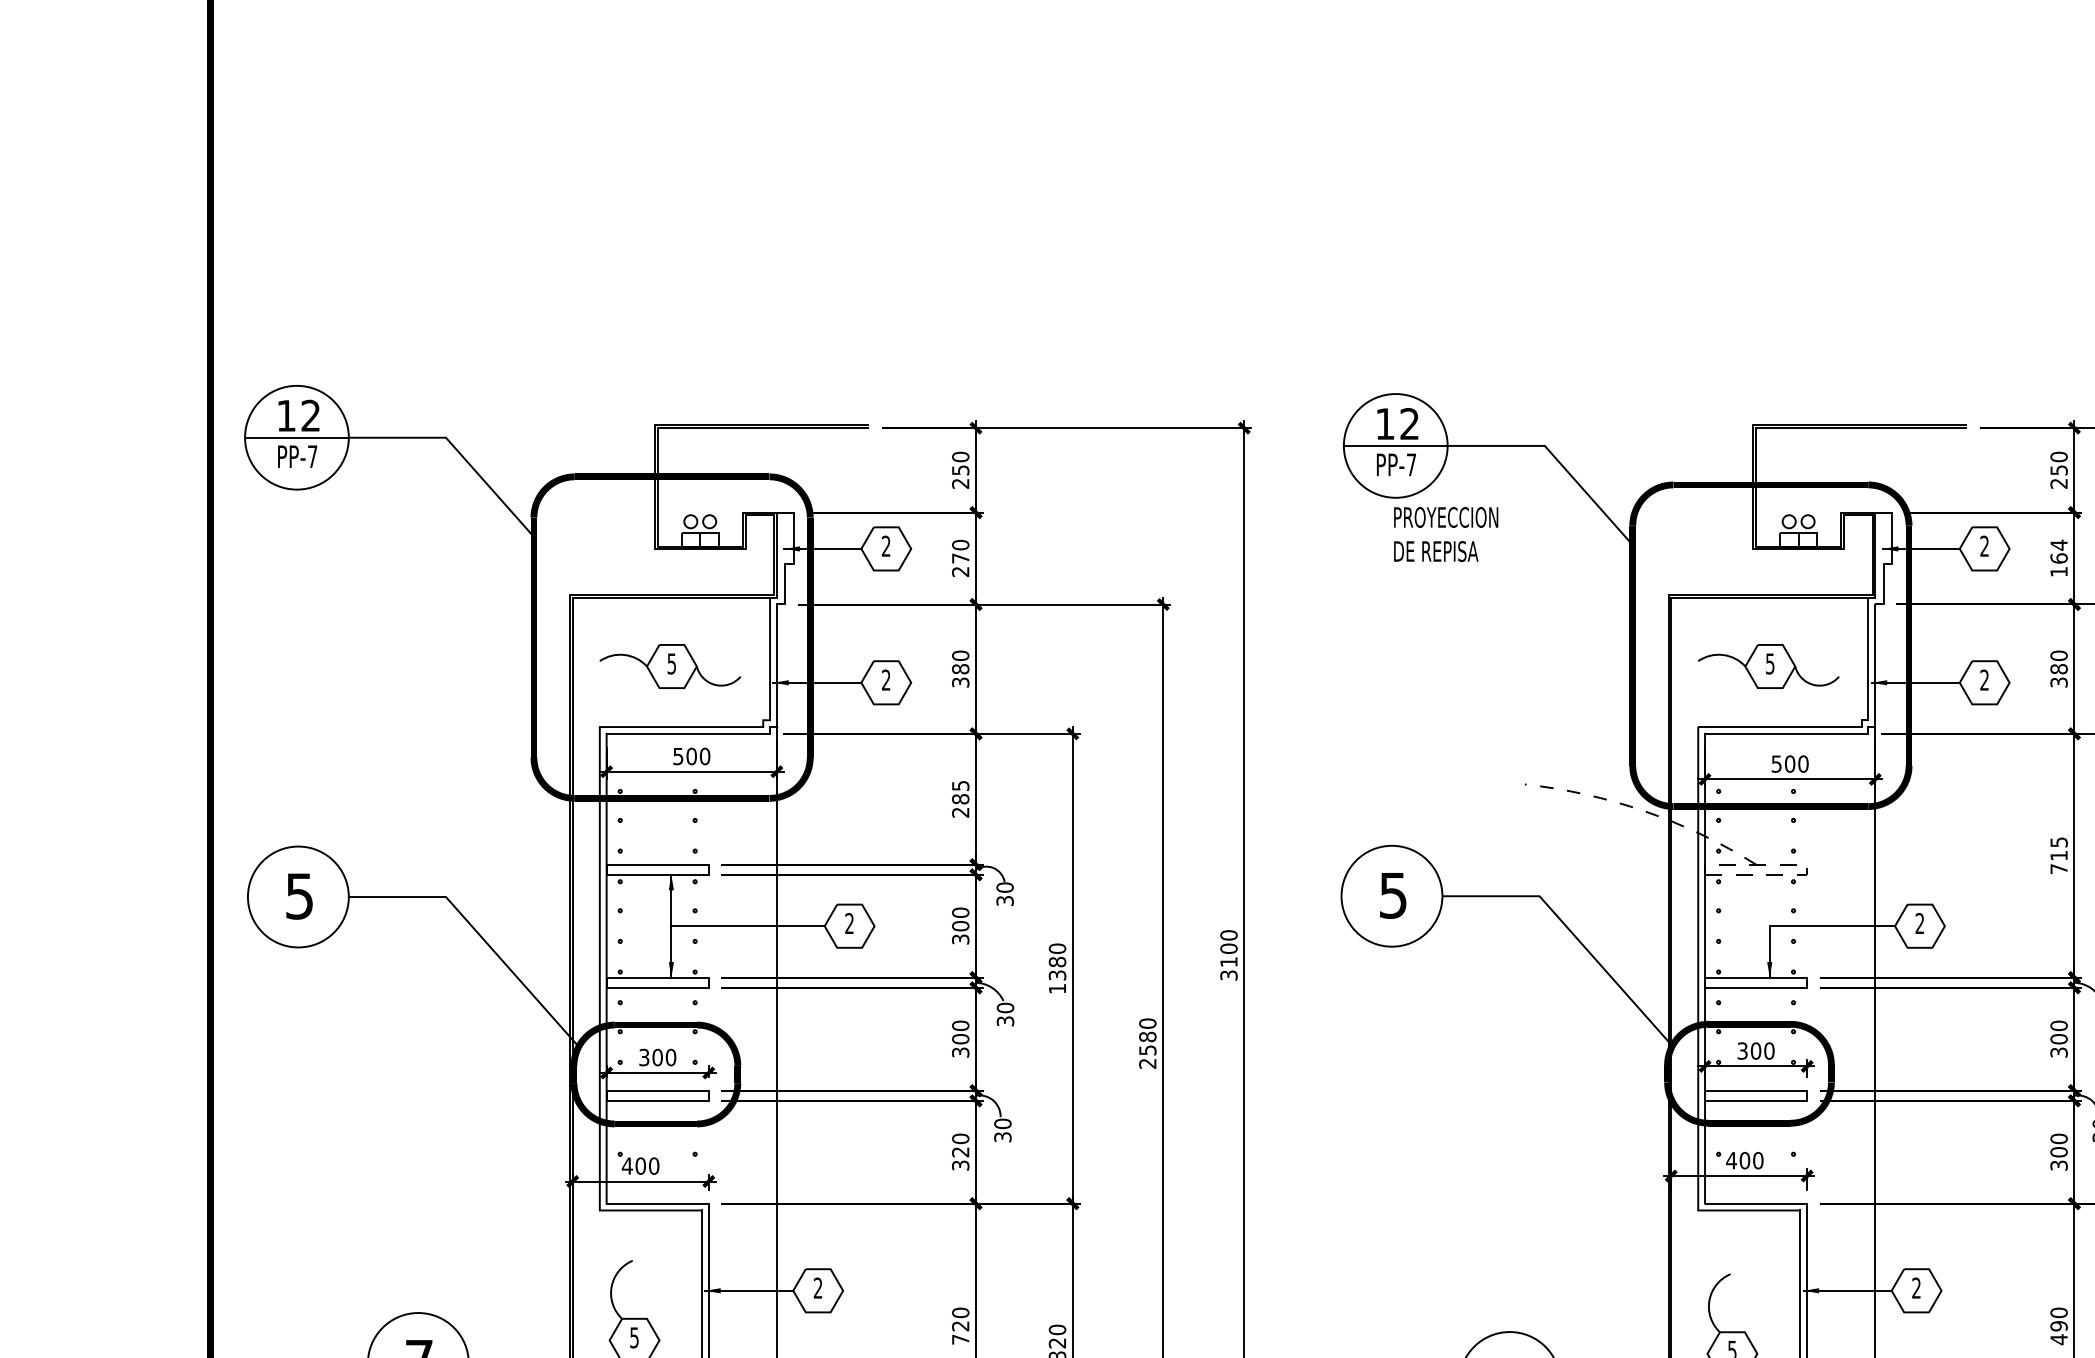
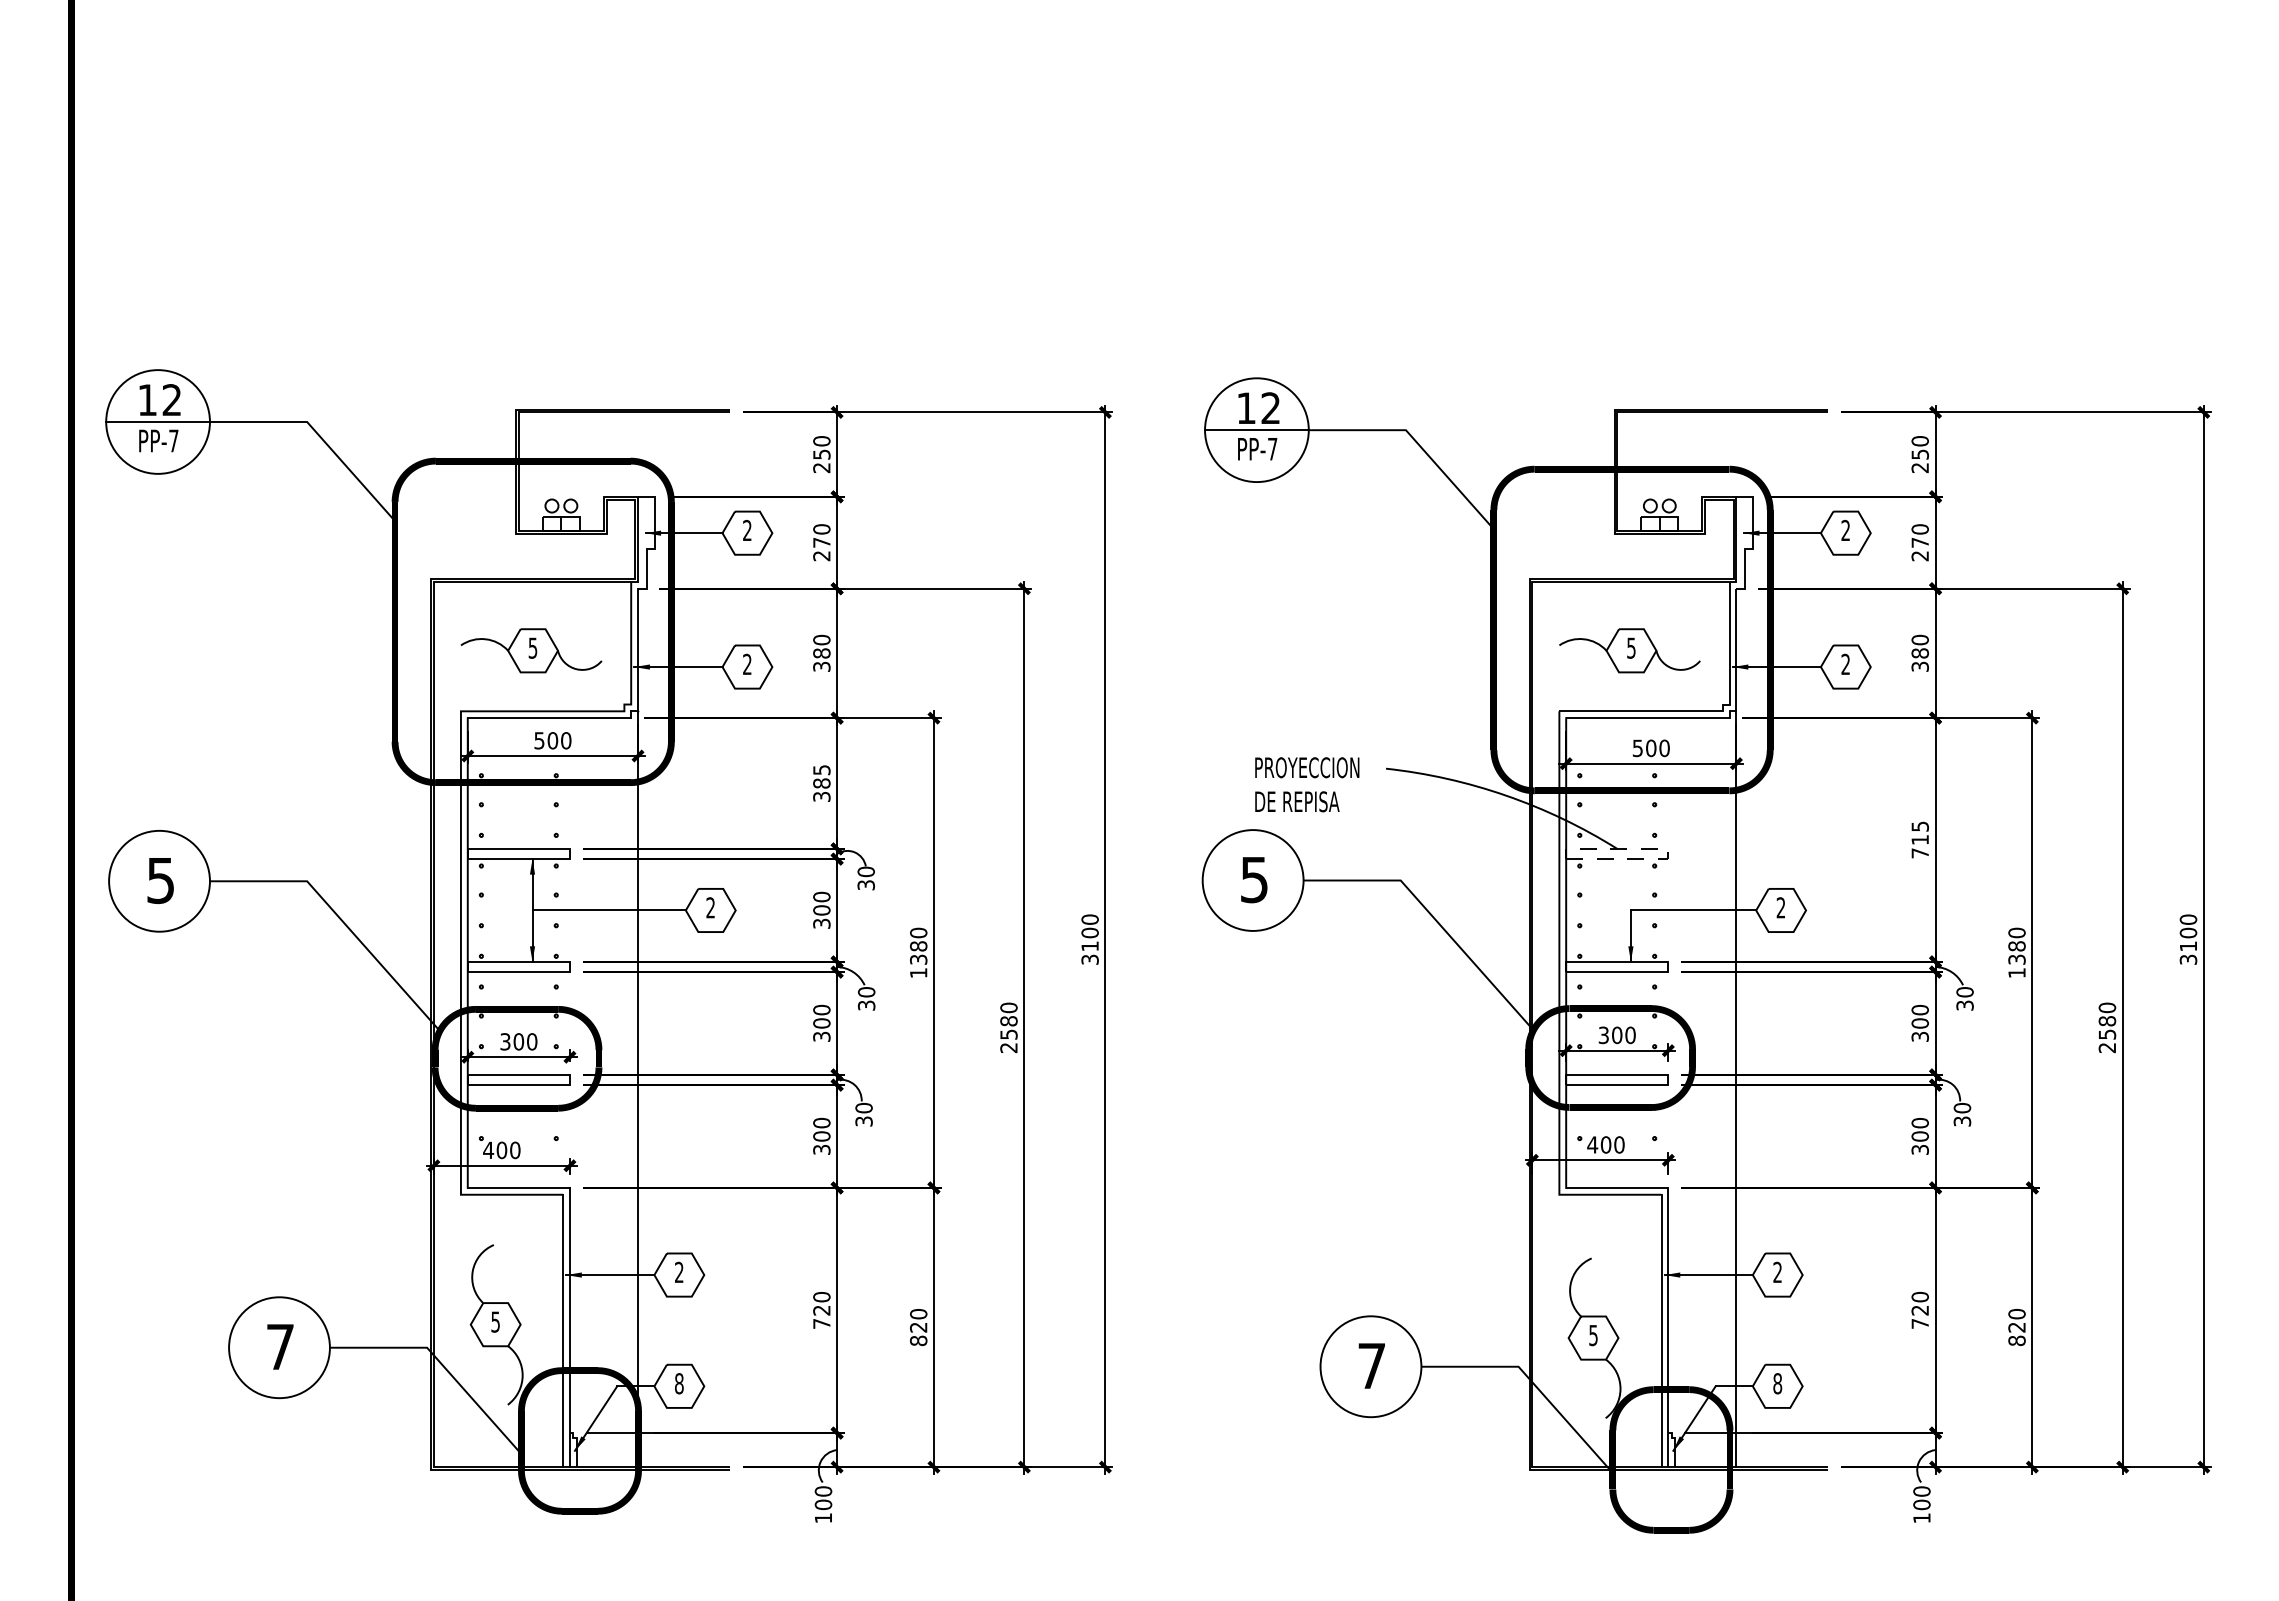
text: (1446, 534) -> (1307, 784), moved
text: (2058, 558) -> (1919, 542), 164 -> 270
arc: (1645, 811) -> (1506, 795), dashed -> solid
text: (960, 812) -> (821, 796), 285 -> 385
text: (960, 1152) -> (821, 1136), 320 -> 300
text: (2058, 1333) -> (1919, 1317), 490 -> 720

